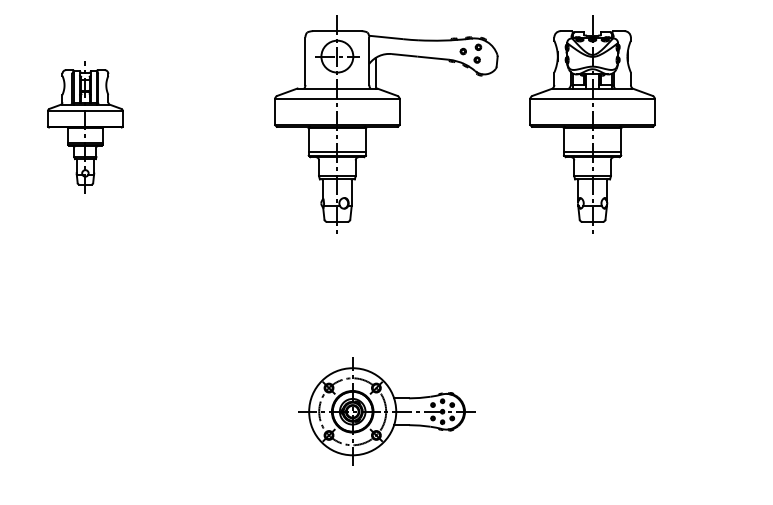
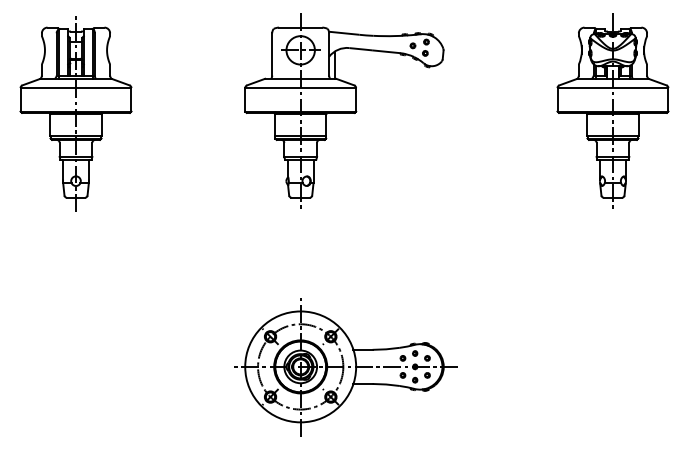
part: (592, 124) -> (612, 110), moved
part: (85, 128) -> (76, 114), size x1.67
part: (388, 411) -> (346, 366), size x1.43

